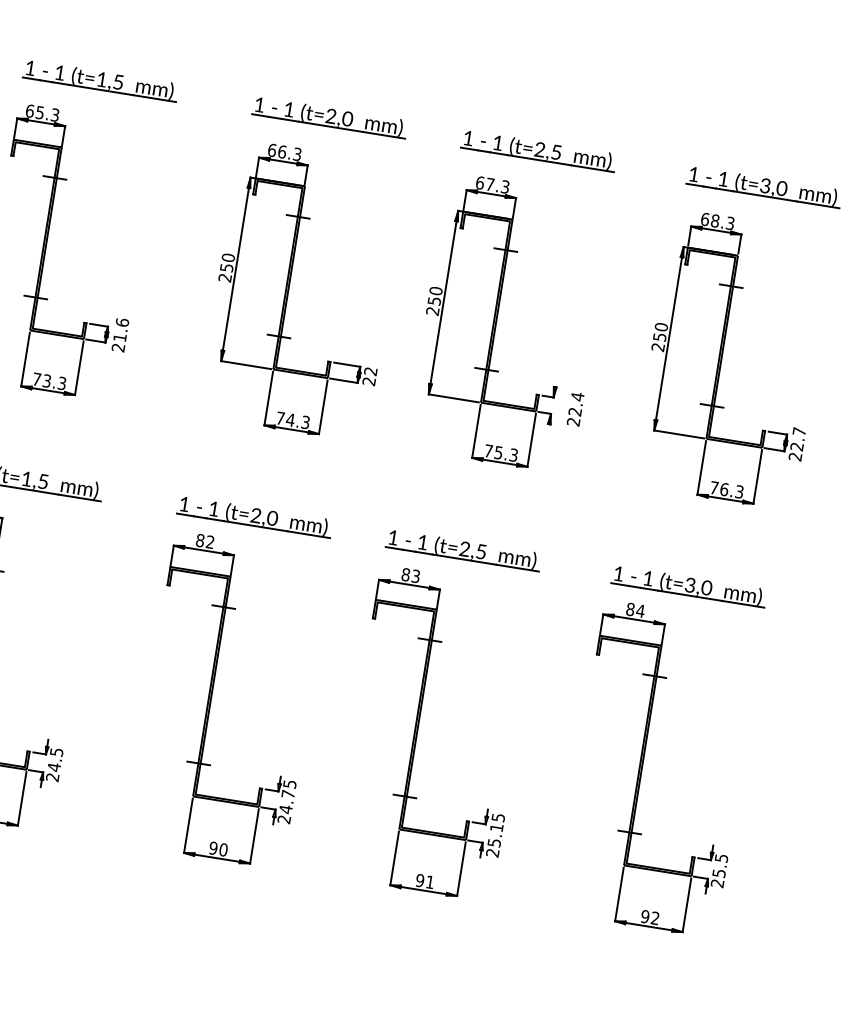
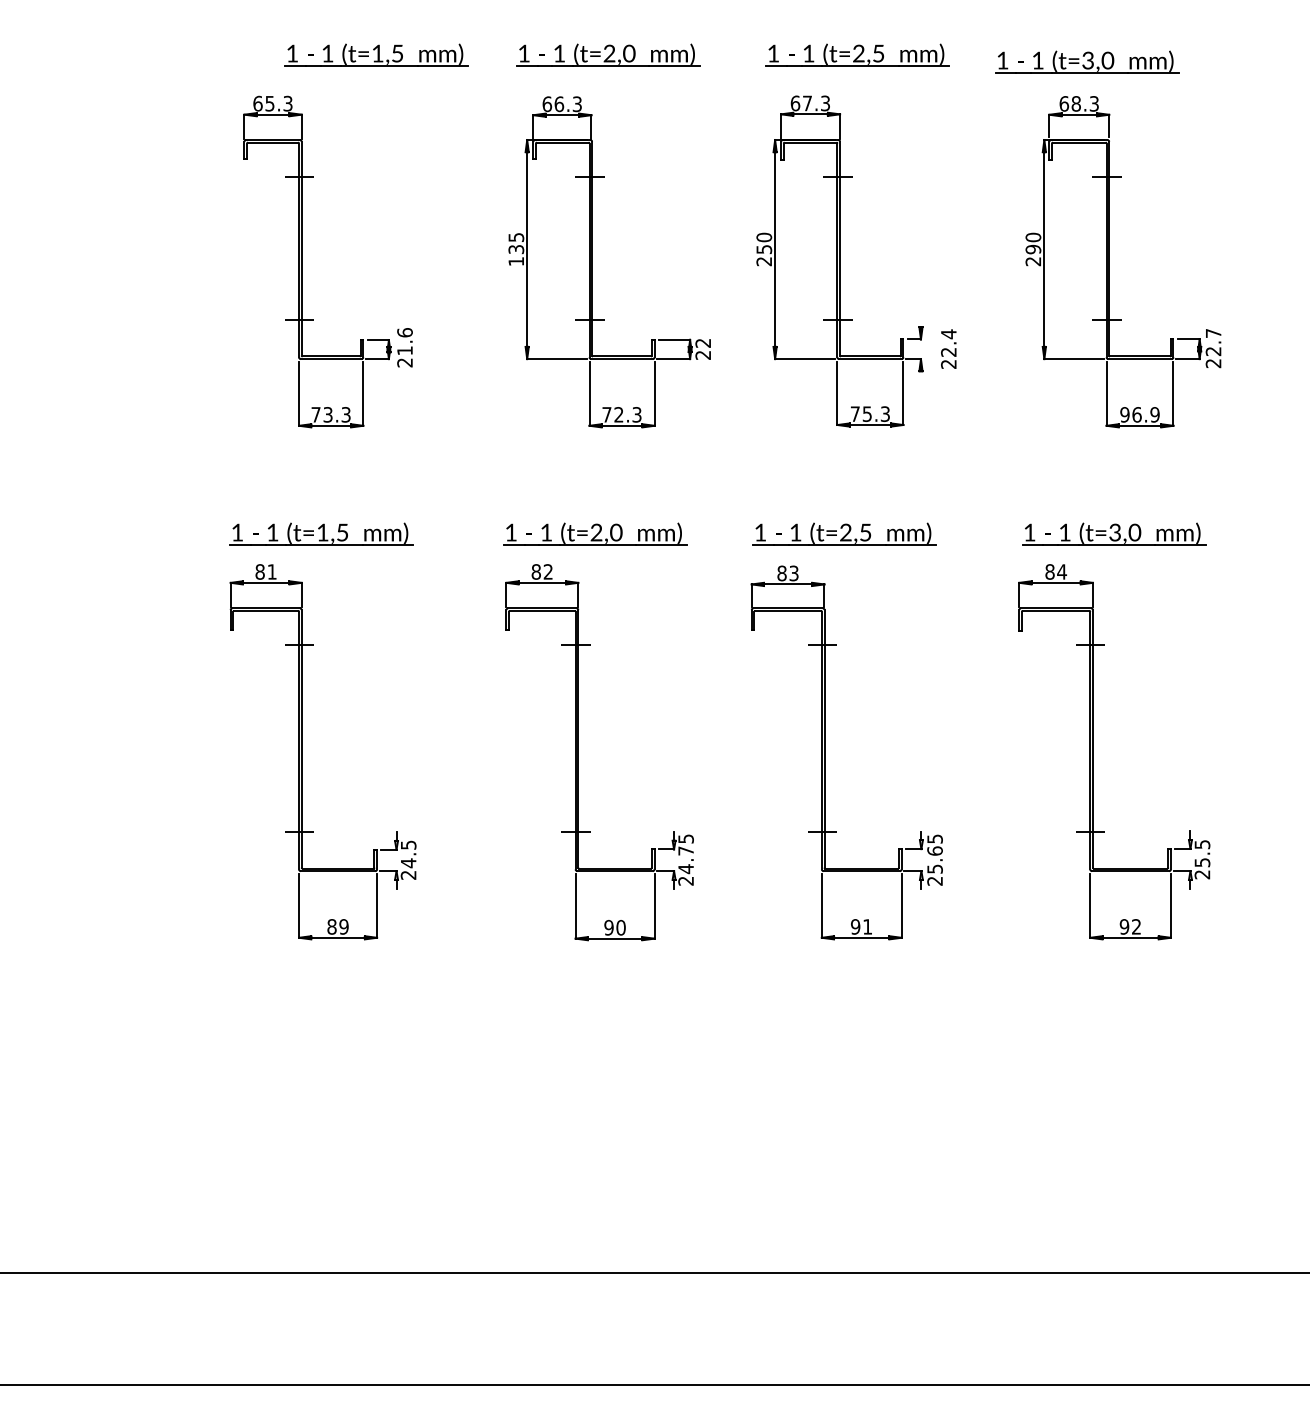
part: (100, 80) -> (376, 54), moved
part: (764, 186) -> (1087, 61), moved
text: (226, 267) -> (516, 249), 250 -> 135
text: (659, 337) -> (1032, 249), 250 -> 290
text: (290, 419) -> (618, 414), 74.3 -> 72.3
text: (726, 489) -> (1139, 414), 76.3 -> 96.9
text: (496, 827) -> (934, 850), 25.15 -> 25.65

